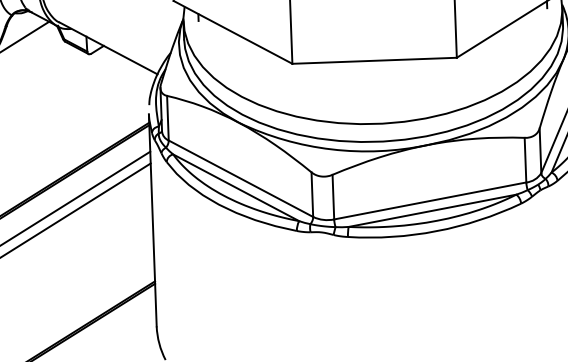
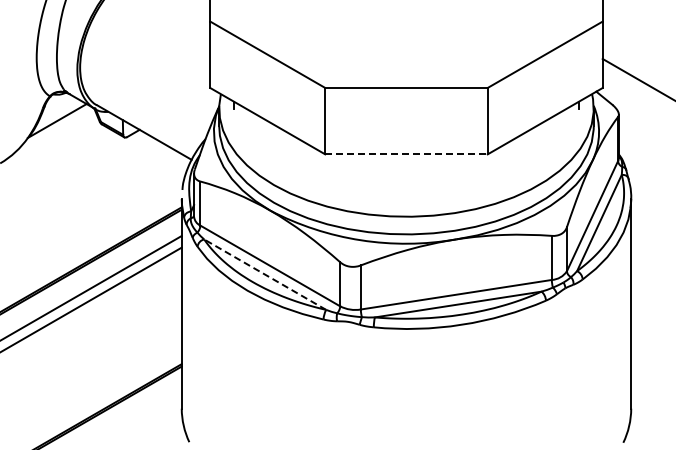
line: (374, 60) -> (406, 154), solid -> dashed
line: (235, 187) -> (264, 274), solid -> dashed

